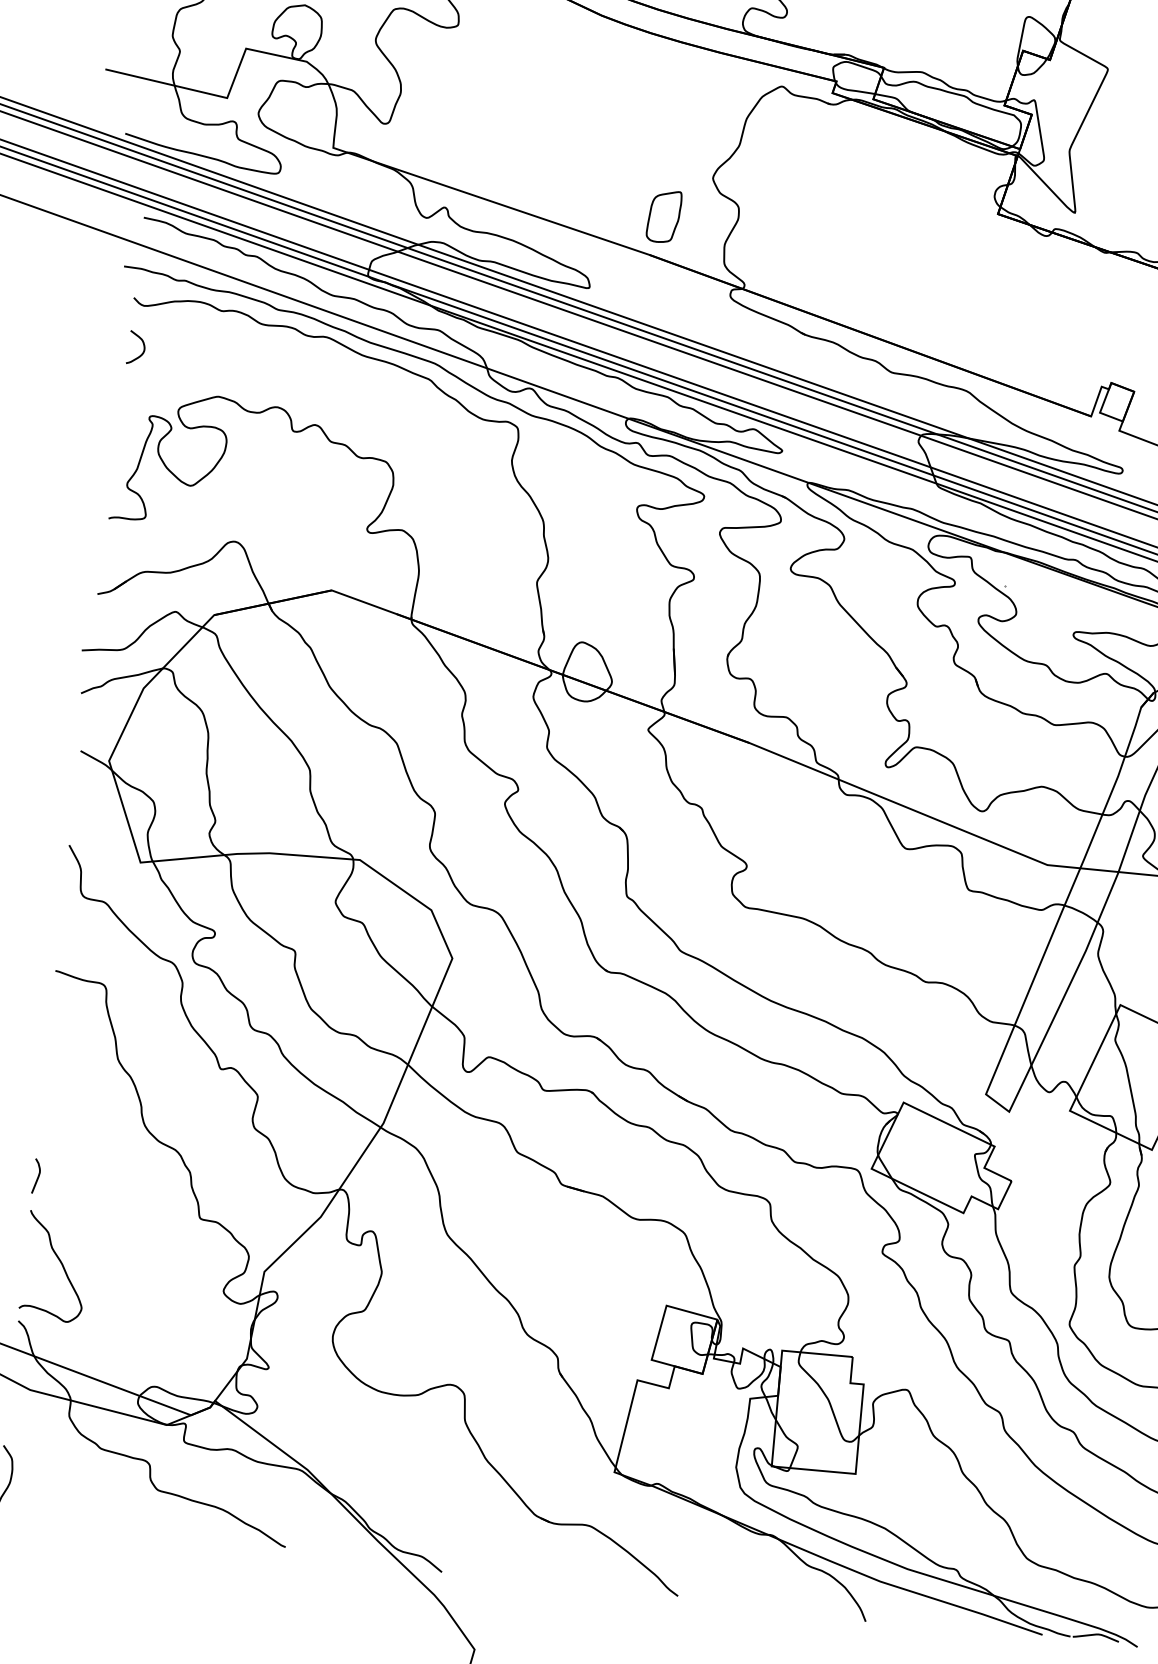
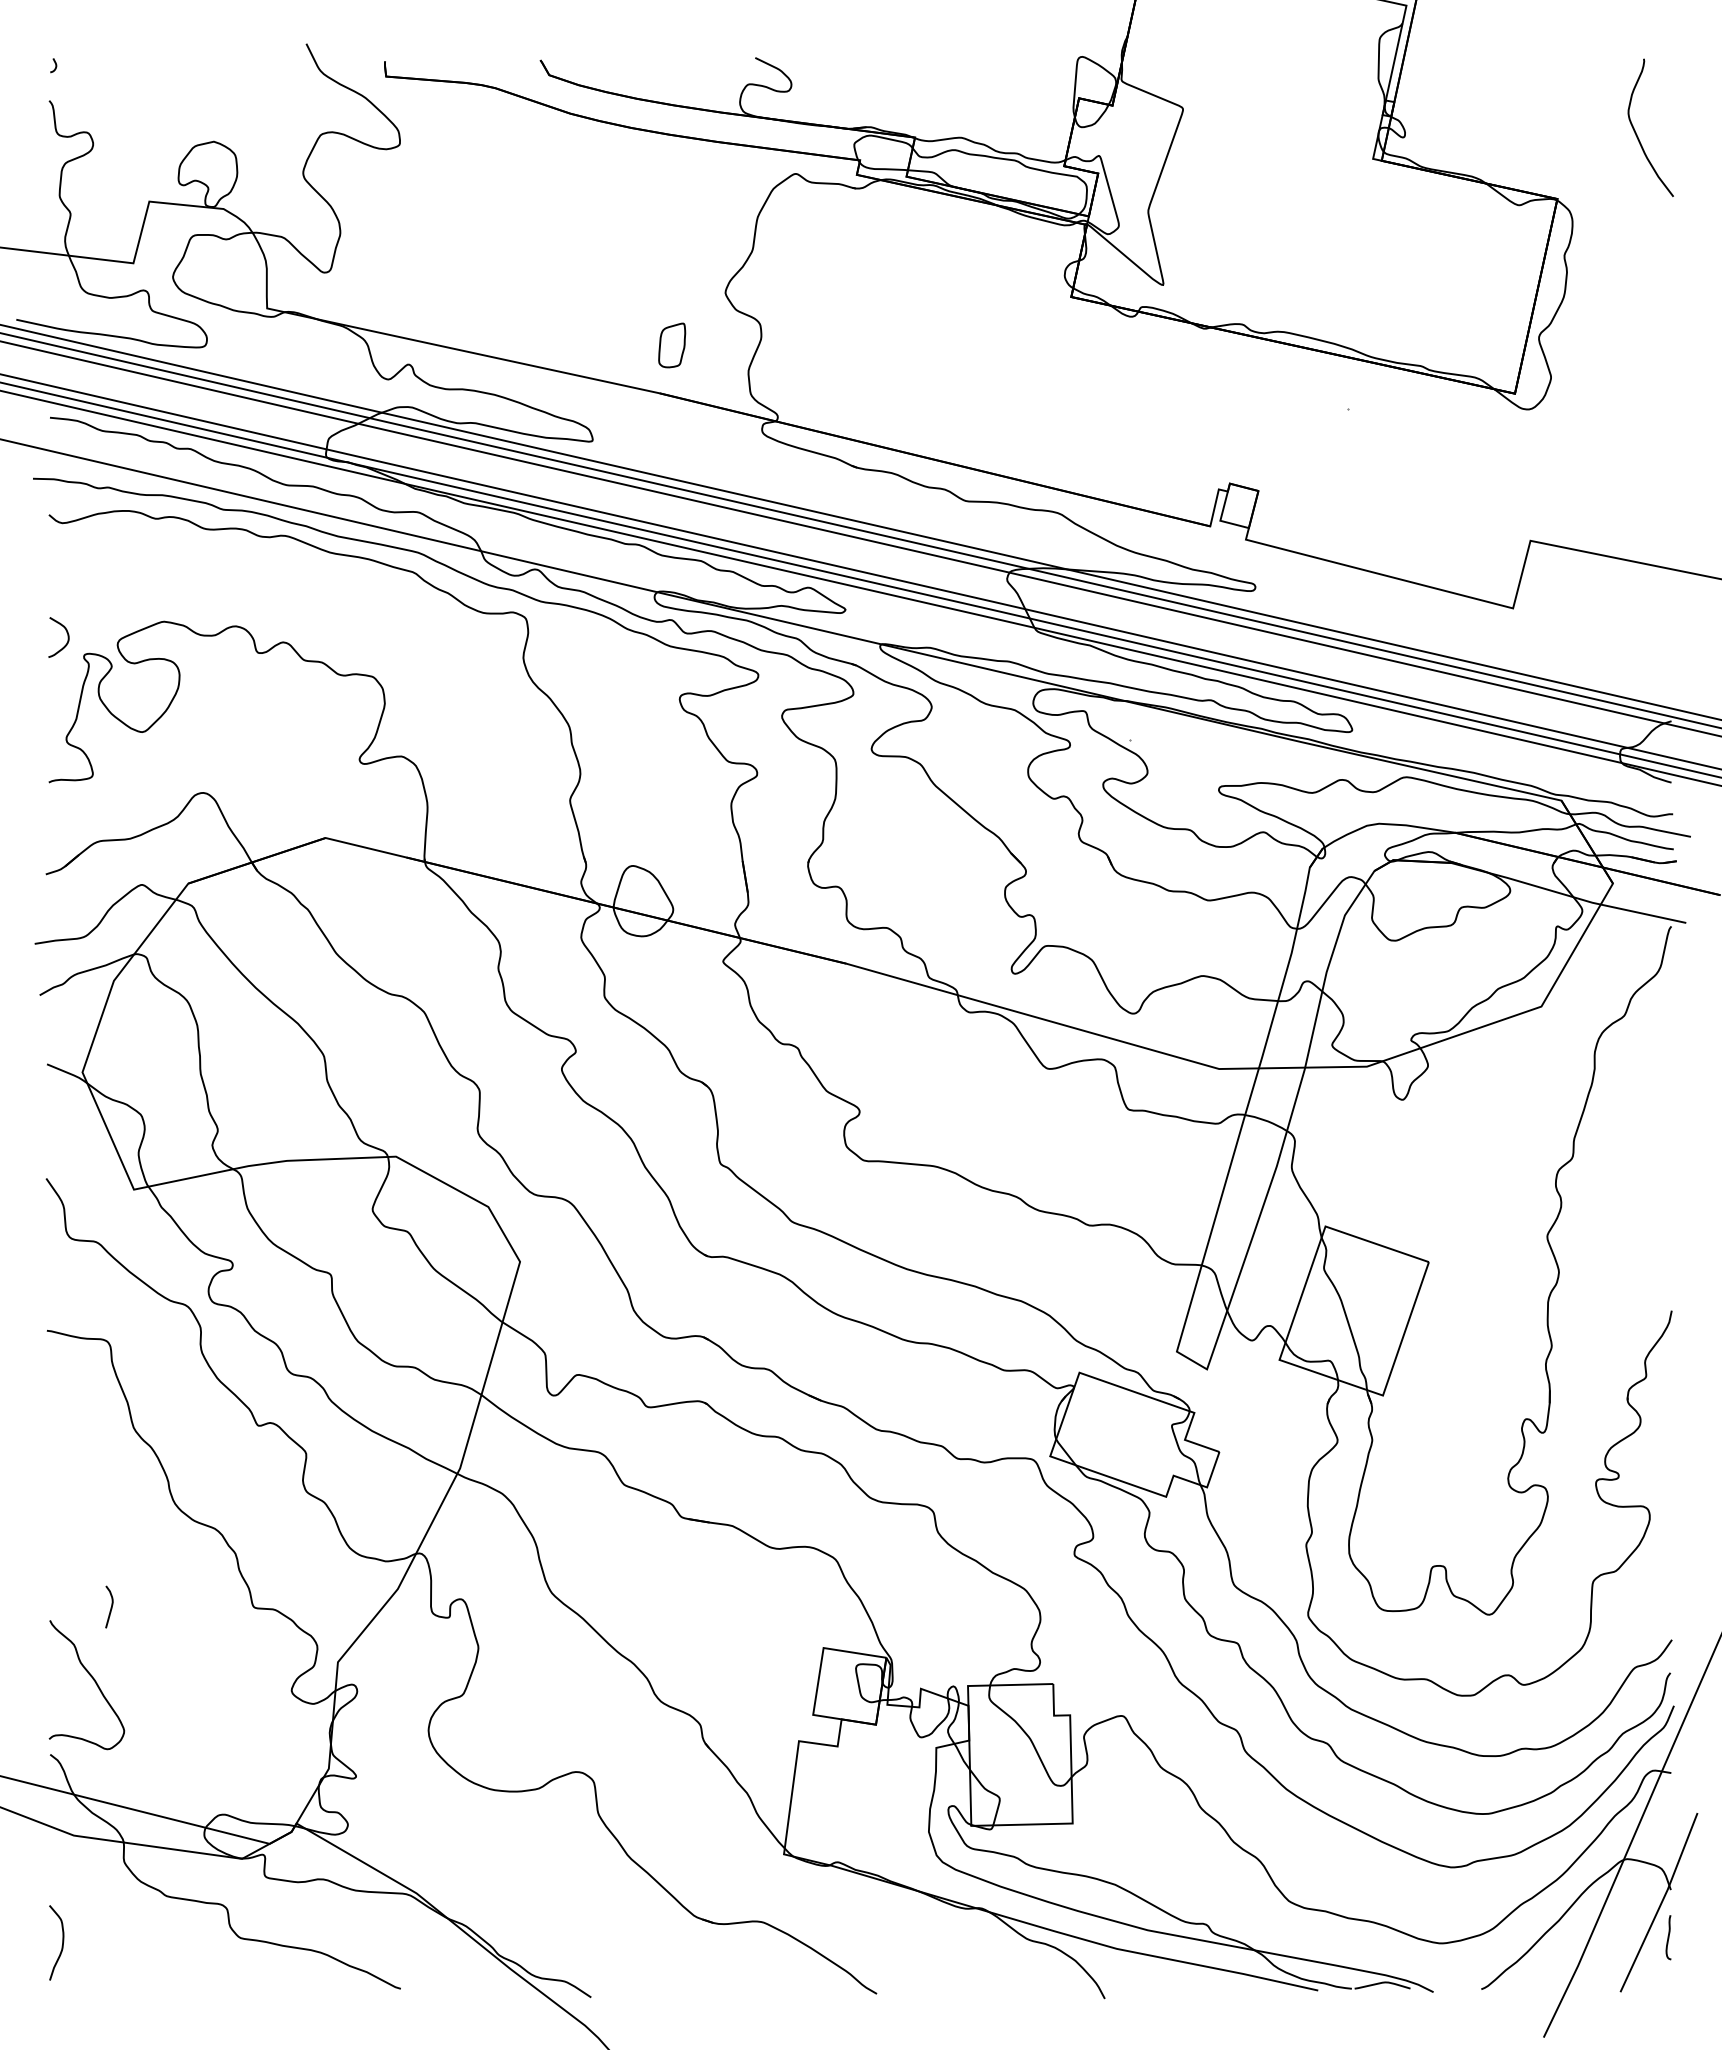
part: (663, 216) -> (671, 345), size x0.7
curve: (143, 348) -> (67, 637), moved
curve: (37, 1176) -> (110, 1607), moved

